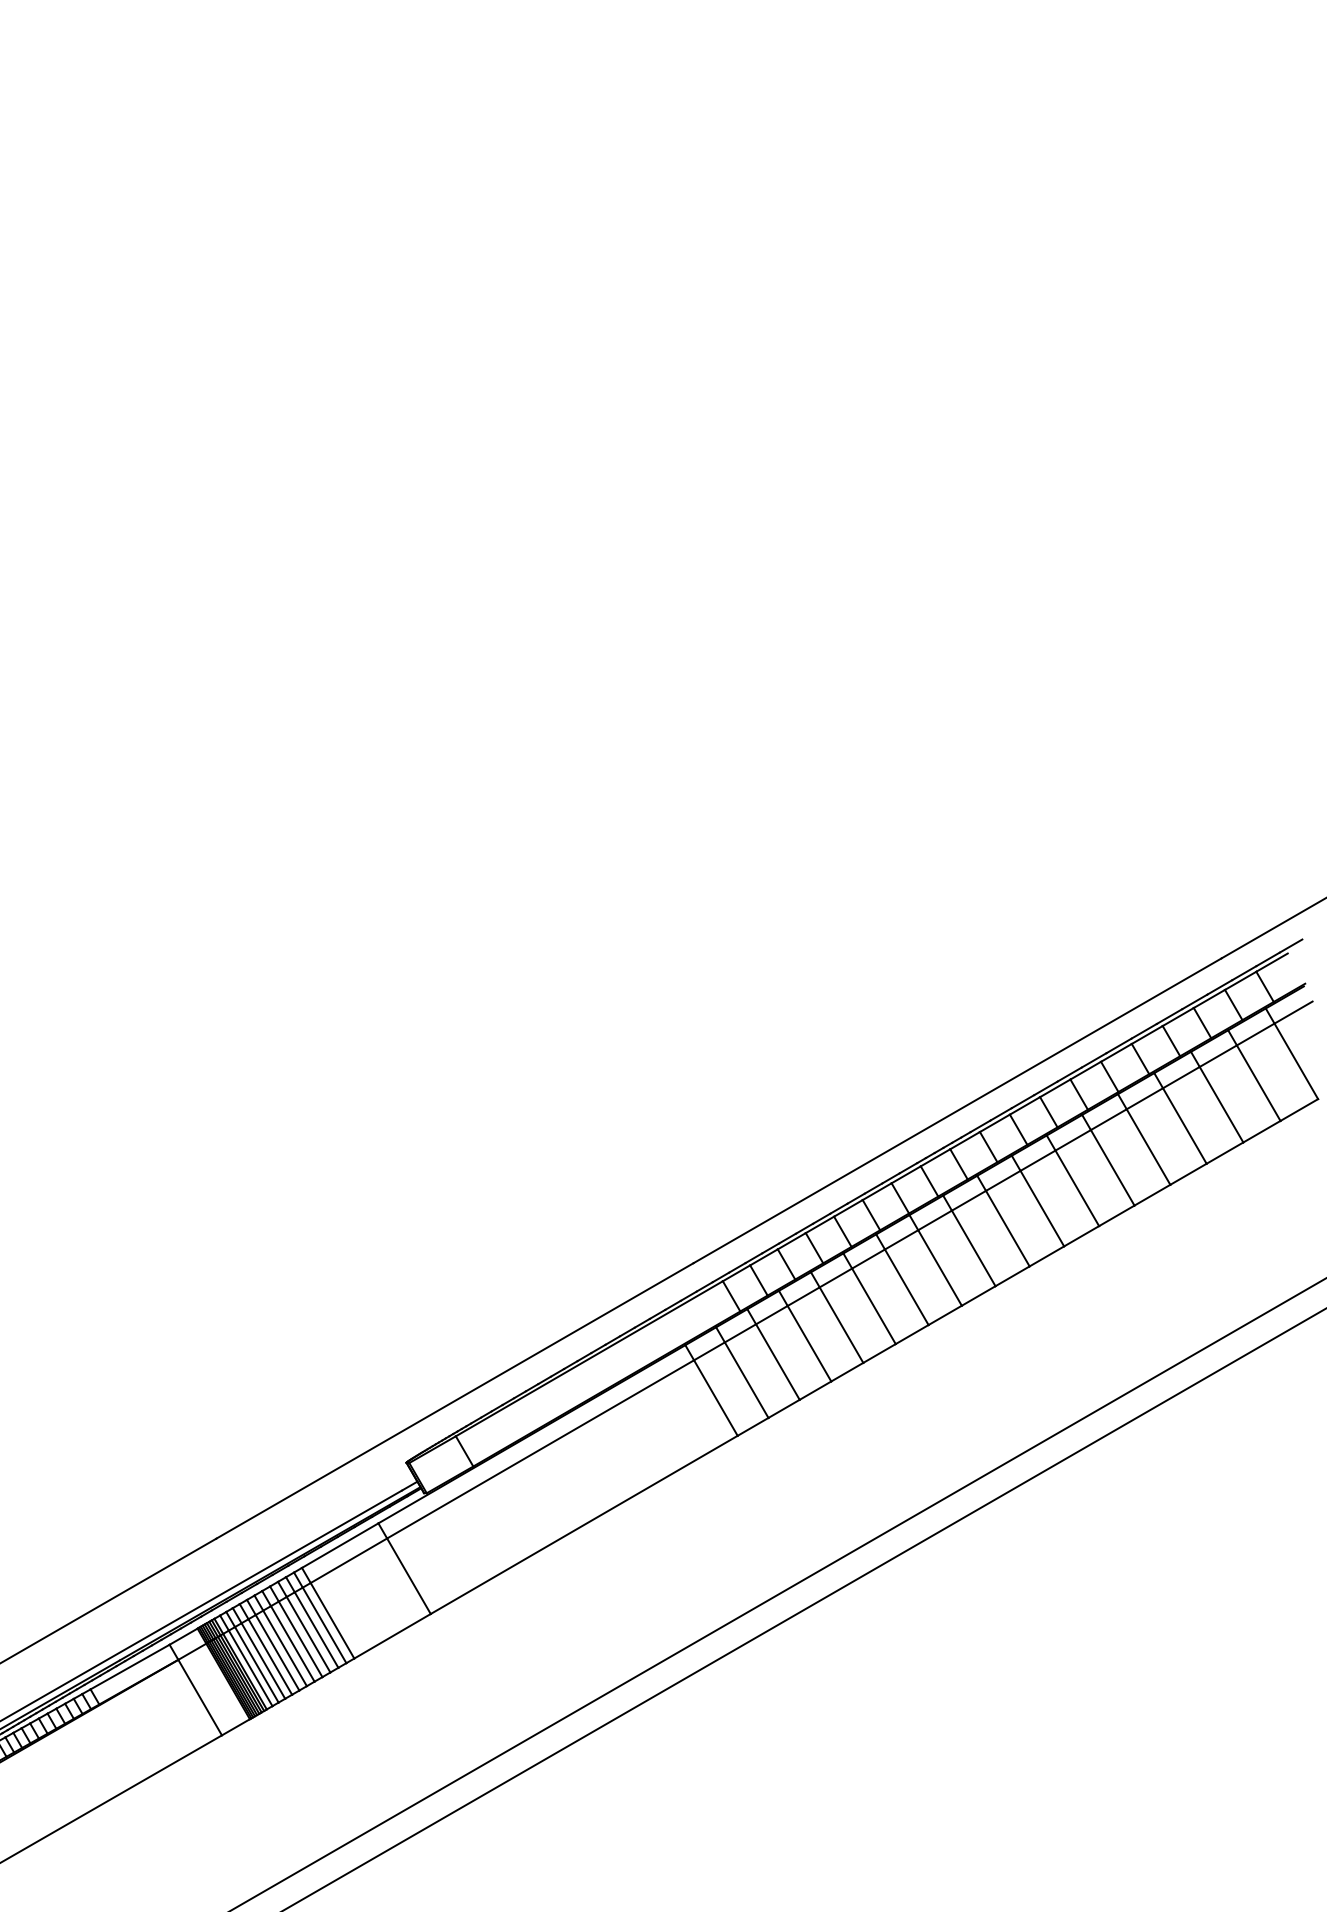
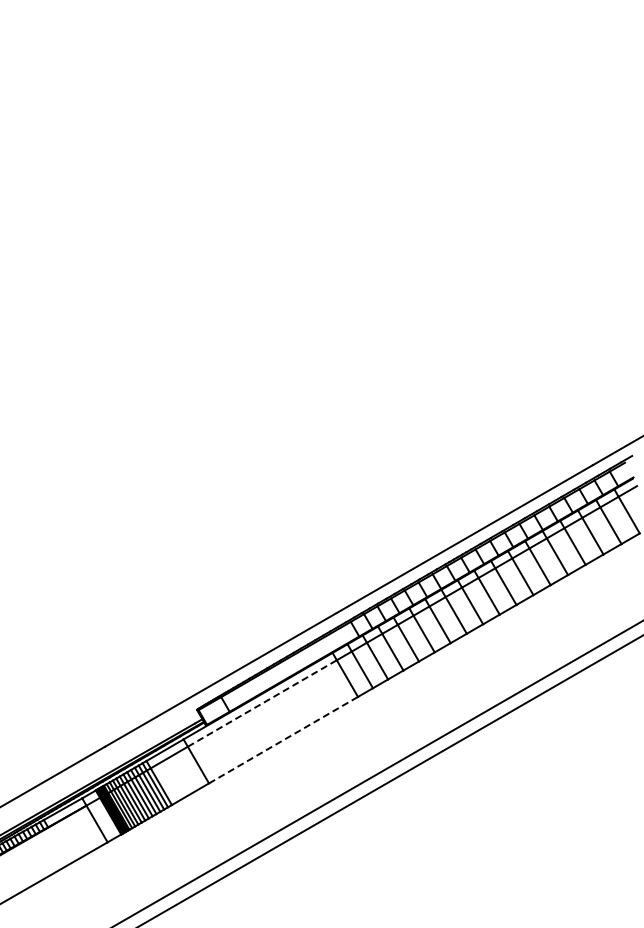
line: (540, 1449) -> (262, 703), solid -> dashed
line: (584, 1523) -> (283, 739), solid -> dashed

